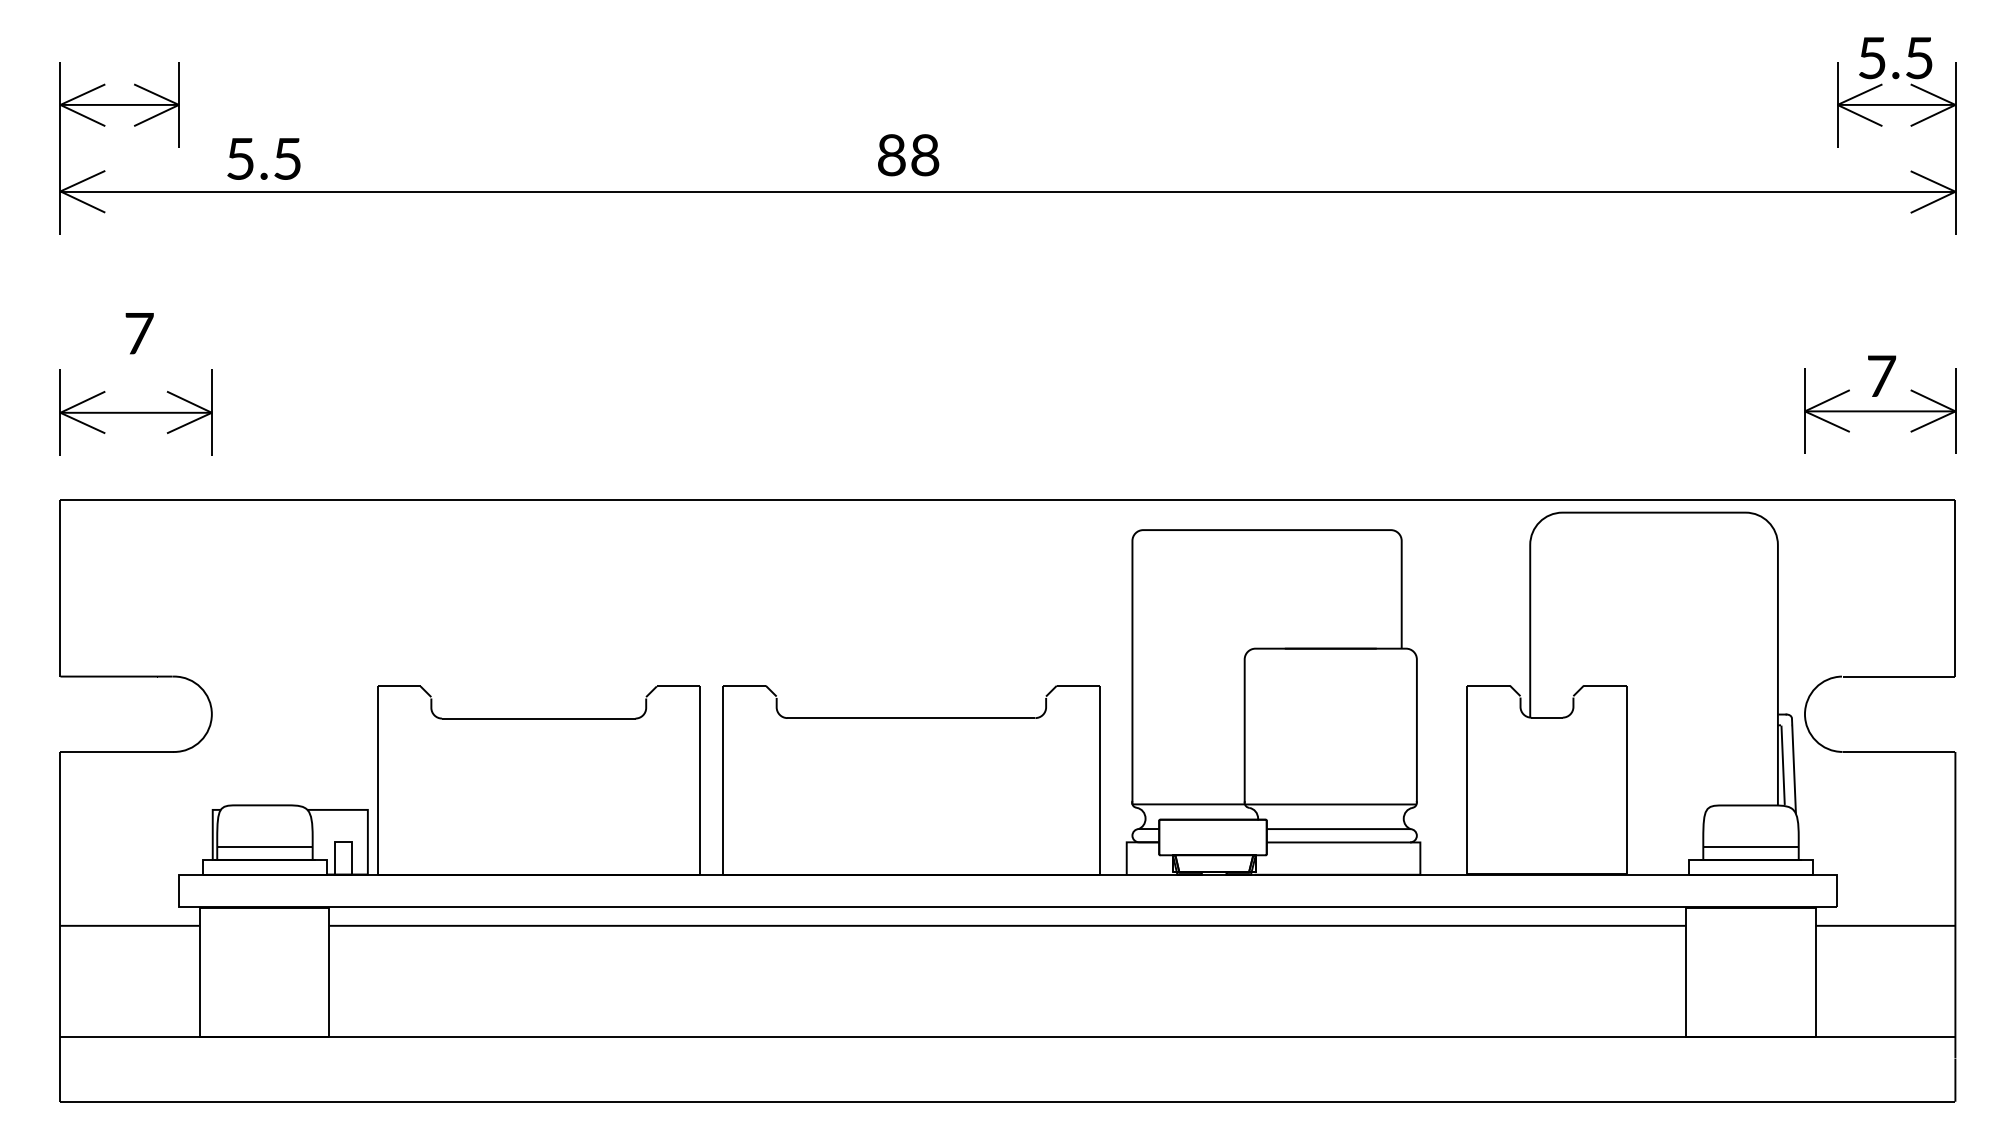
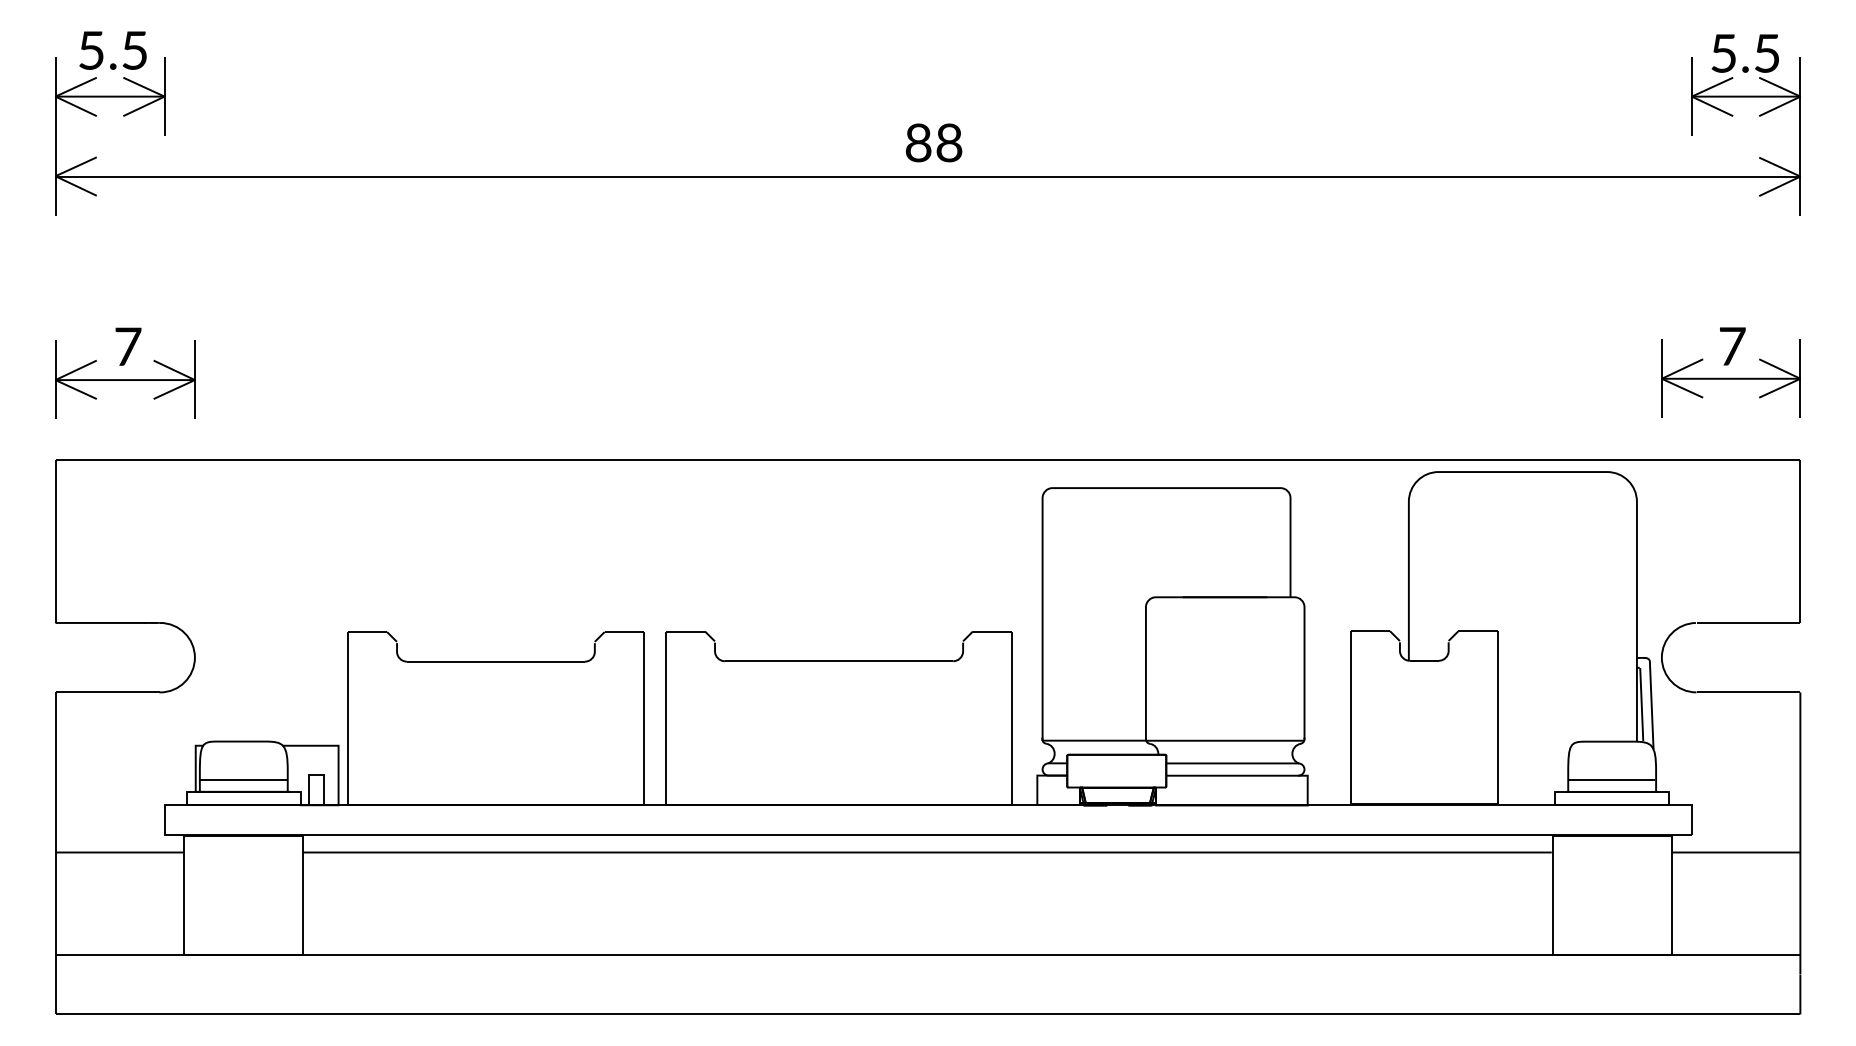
text: (908, 155) -> (933, 143), moved
text: (263, 158) -> (112, 50), moved
text: (139, 333) -> (128, 346), moved

